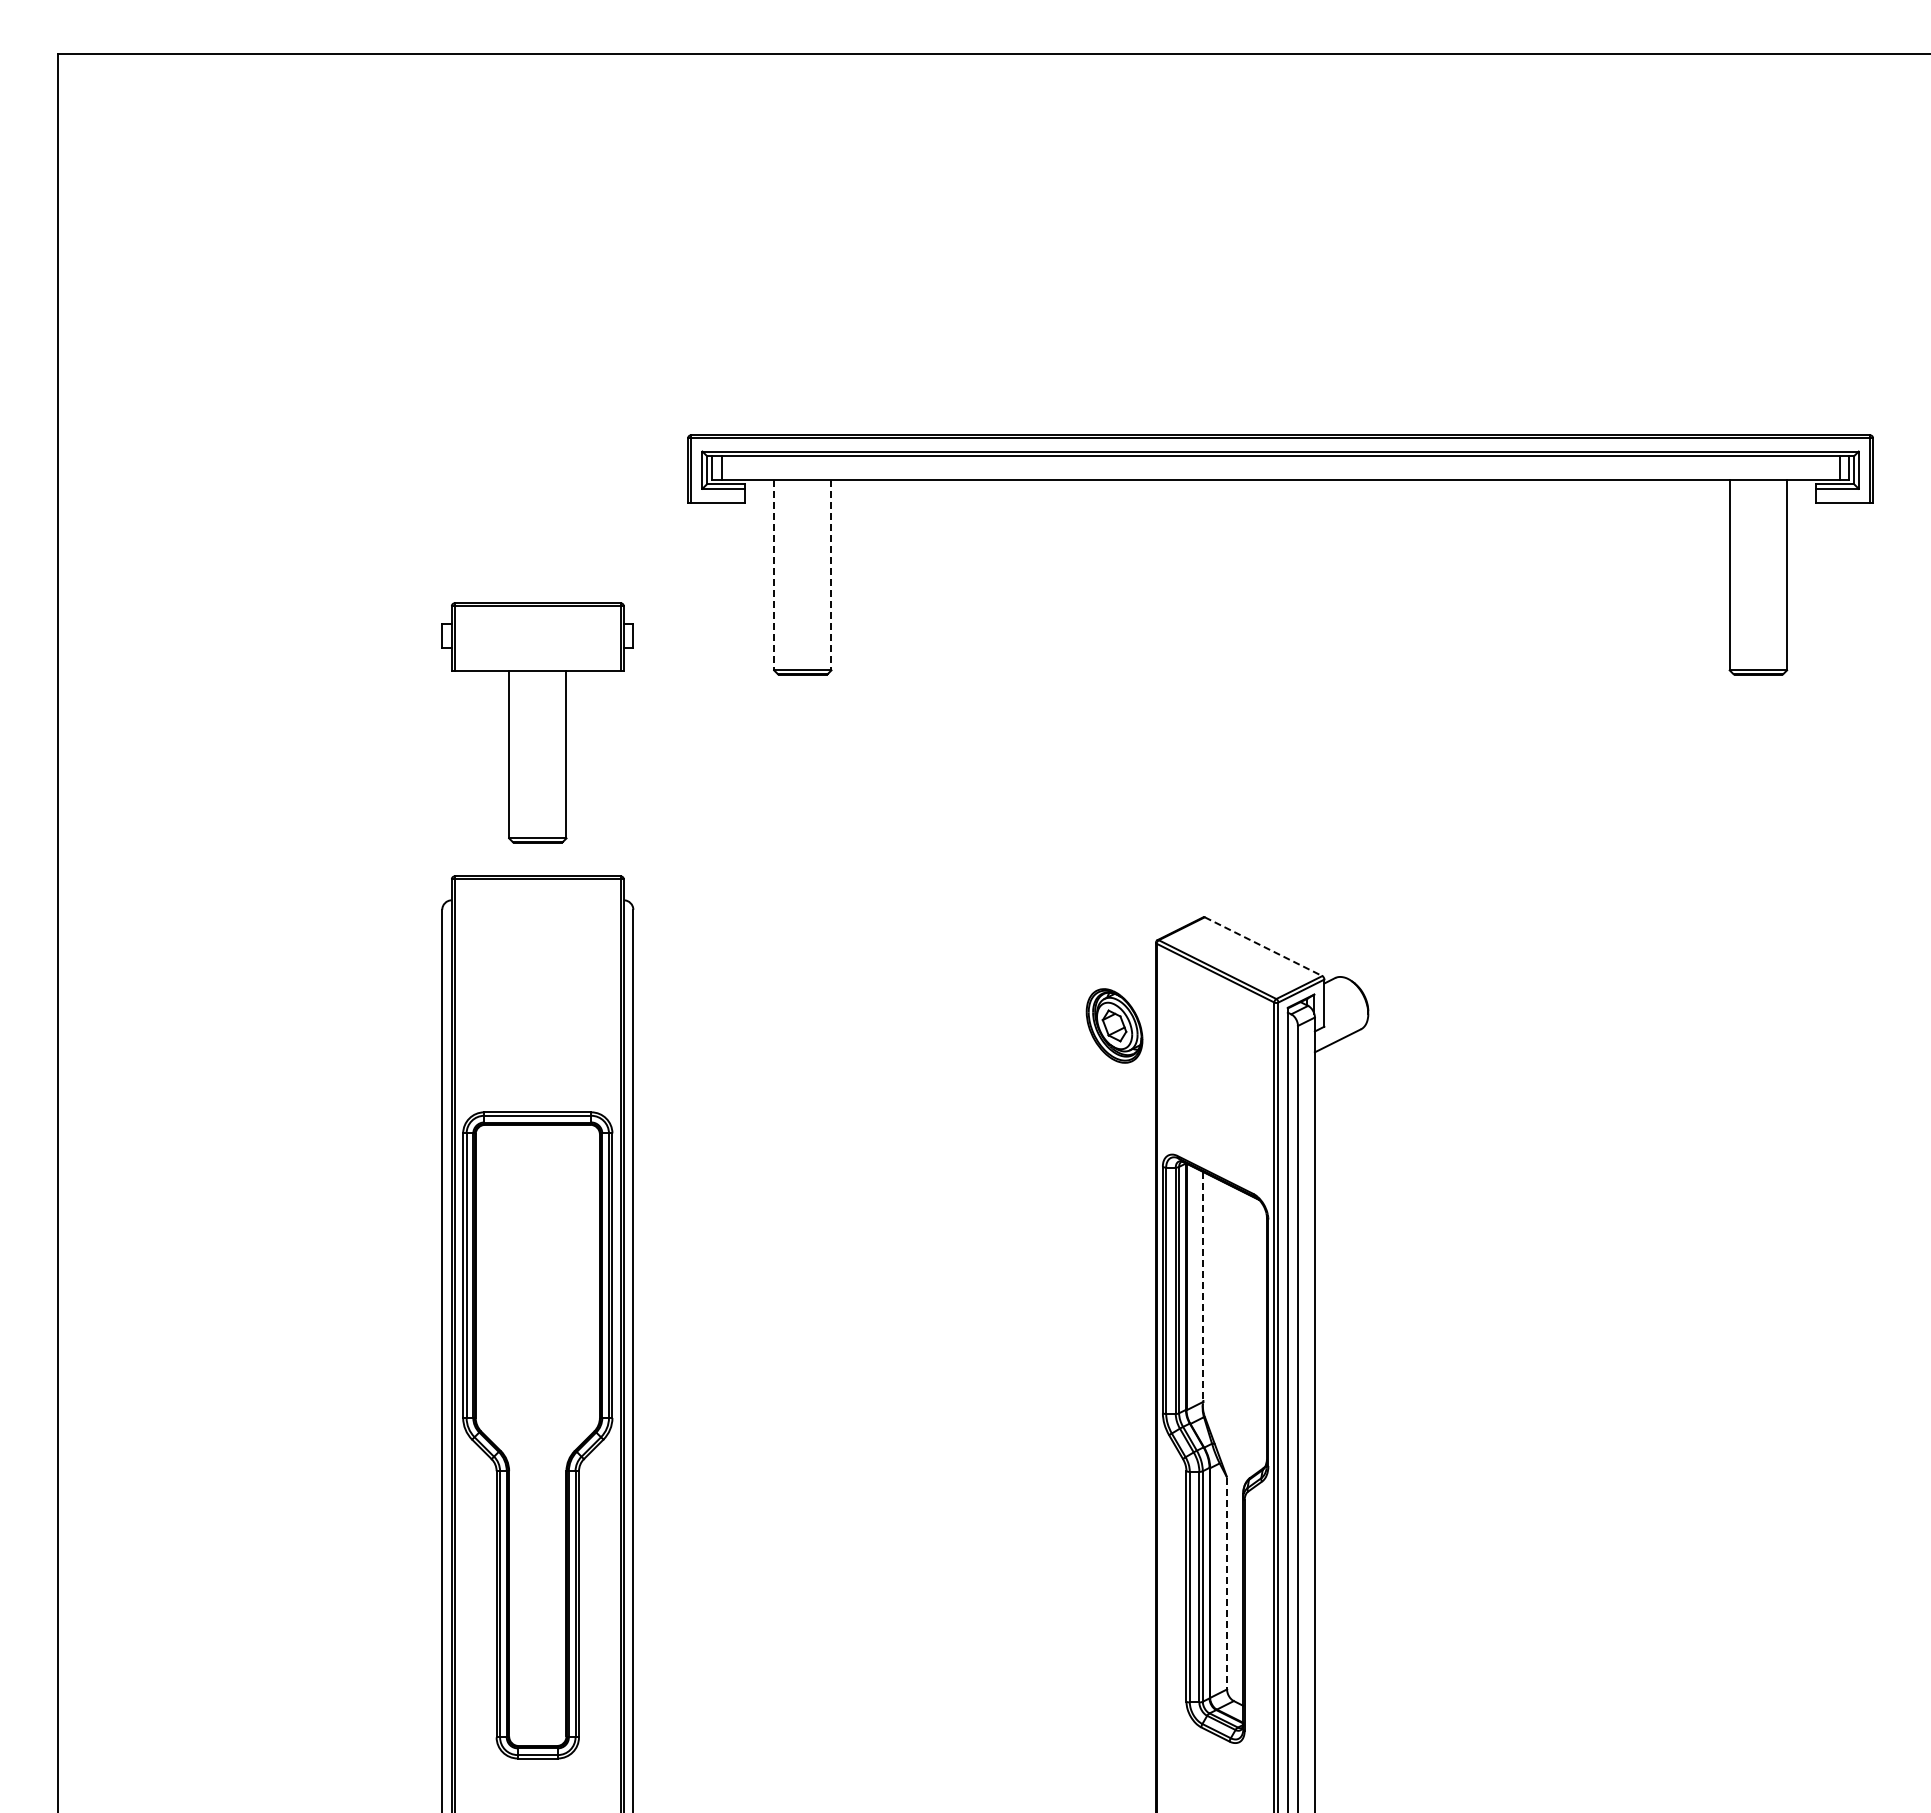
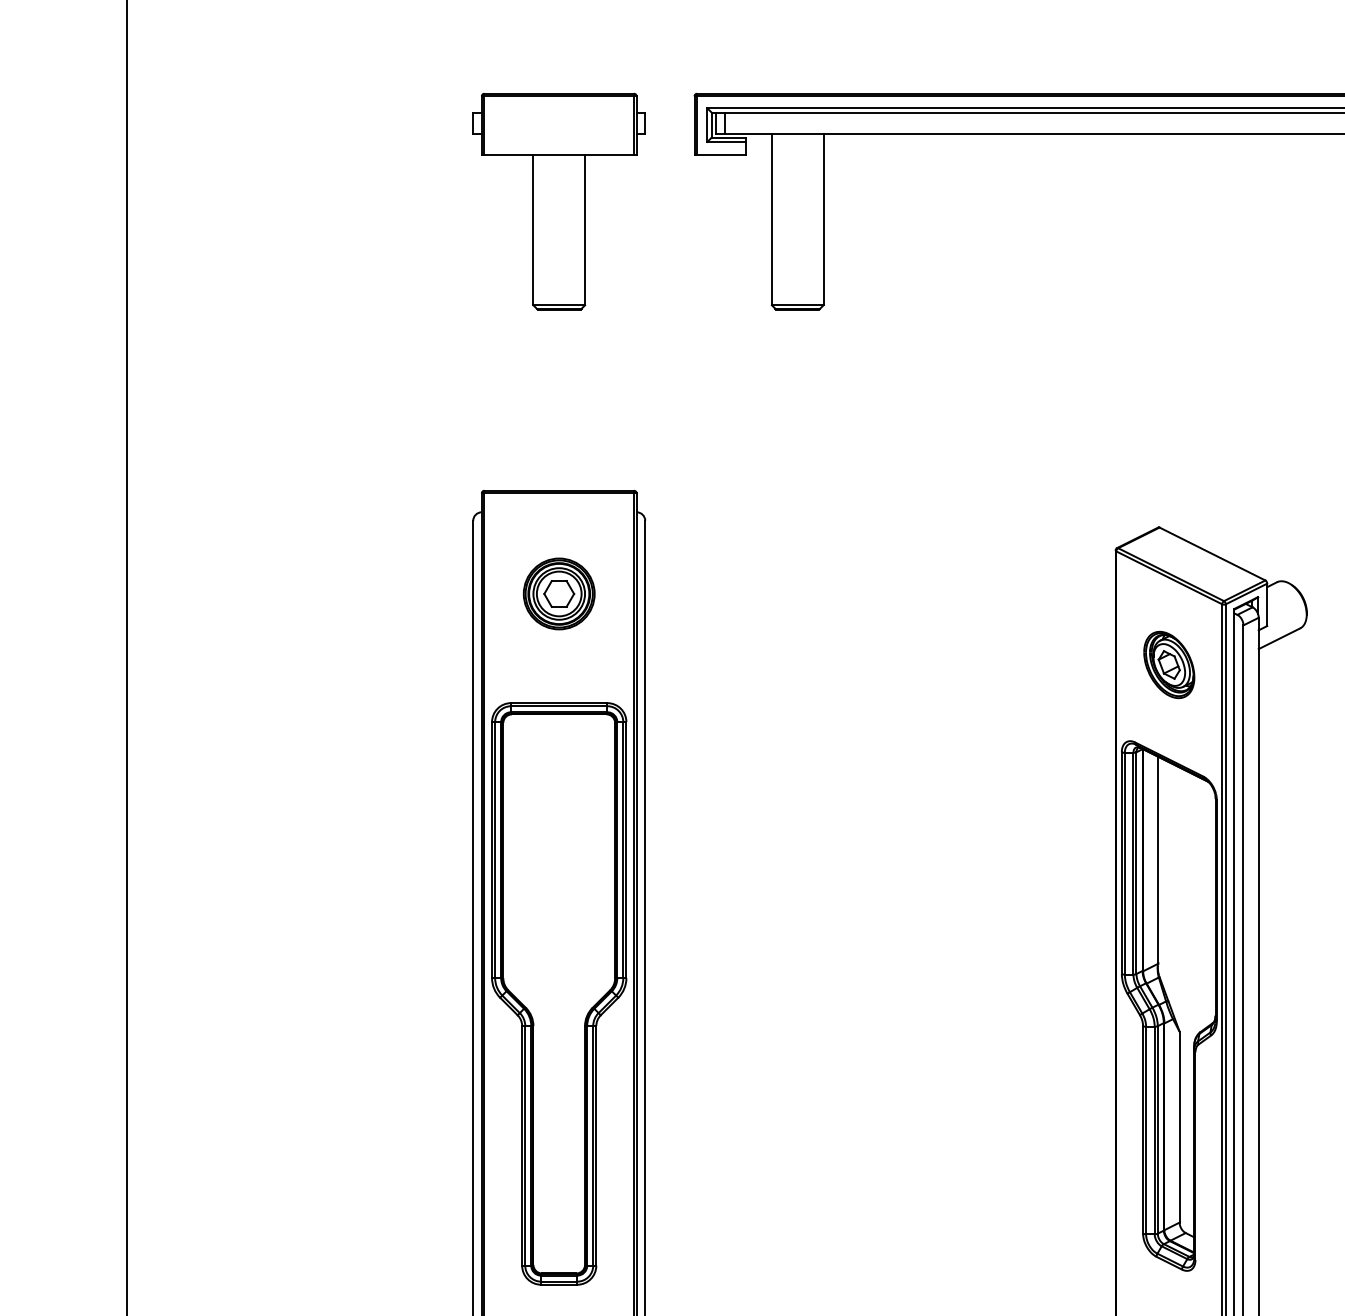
line: (774, 575) -> (772, 219), dashed -> solid
line: (831, 575) -> (823, 219), dashed -> solid
part: (537, 722) -> (558, 201), moved
line: (1263, 946) -> (1212, 553), dashed -> solid
part: (537, 990) -> (558, 593), added
part: (1114, 1025) -> (1169, 664), moved
line: (1203, 1286) -> (1158, 859), dashed -> solid
line: (1227, 1583) -> (1180, 1127), dashed -> solid

